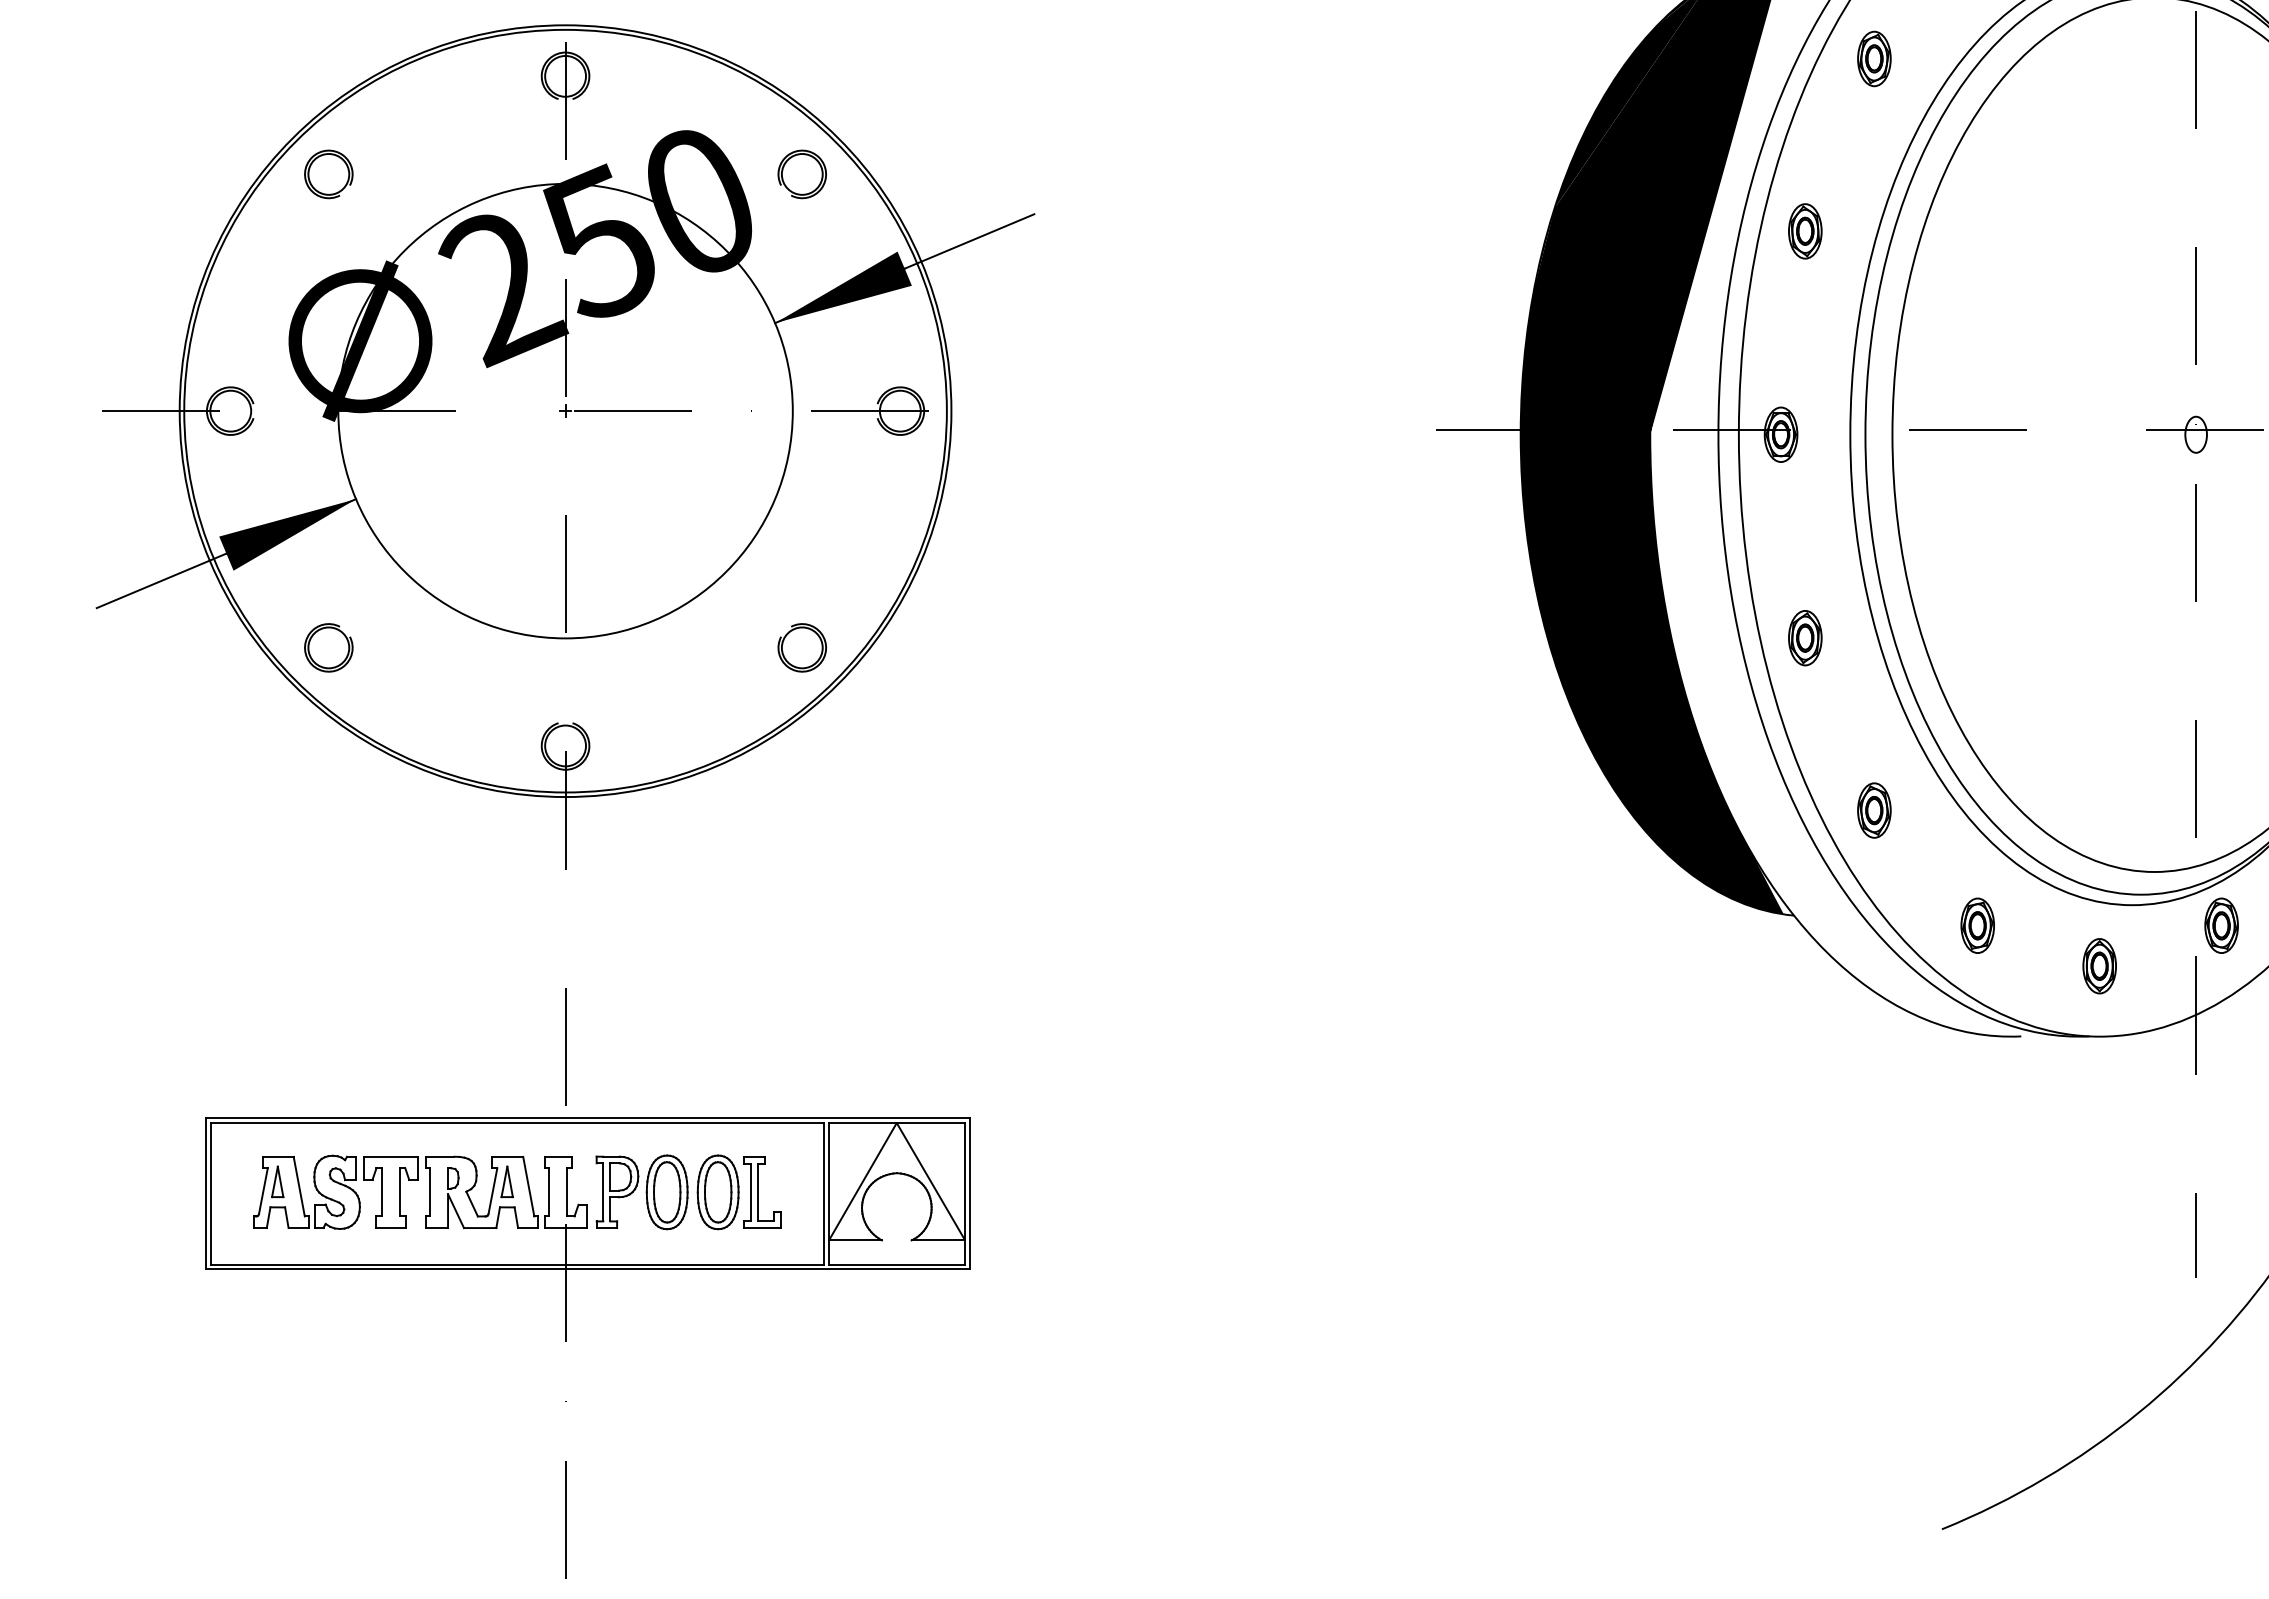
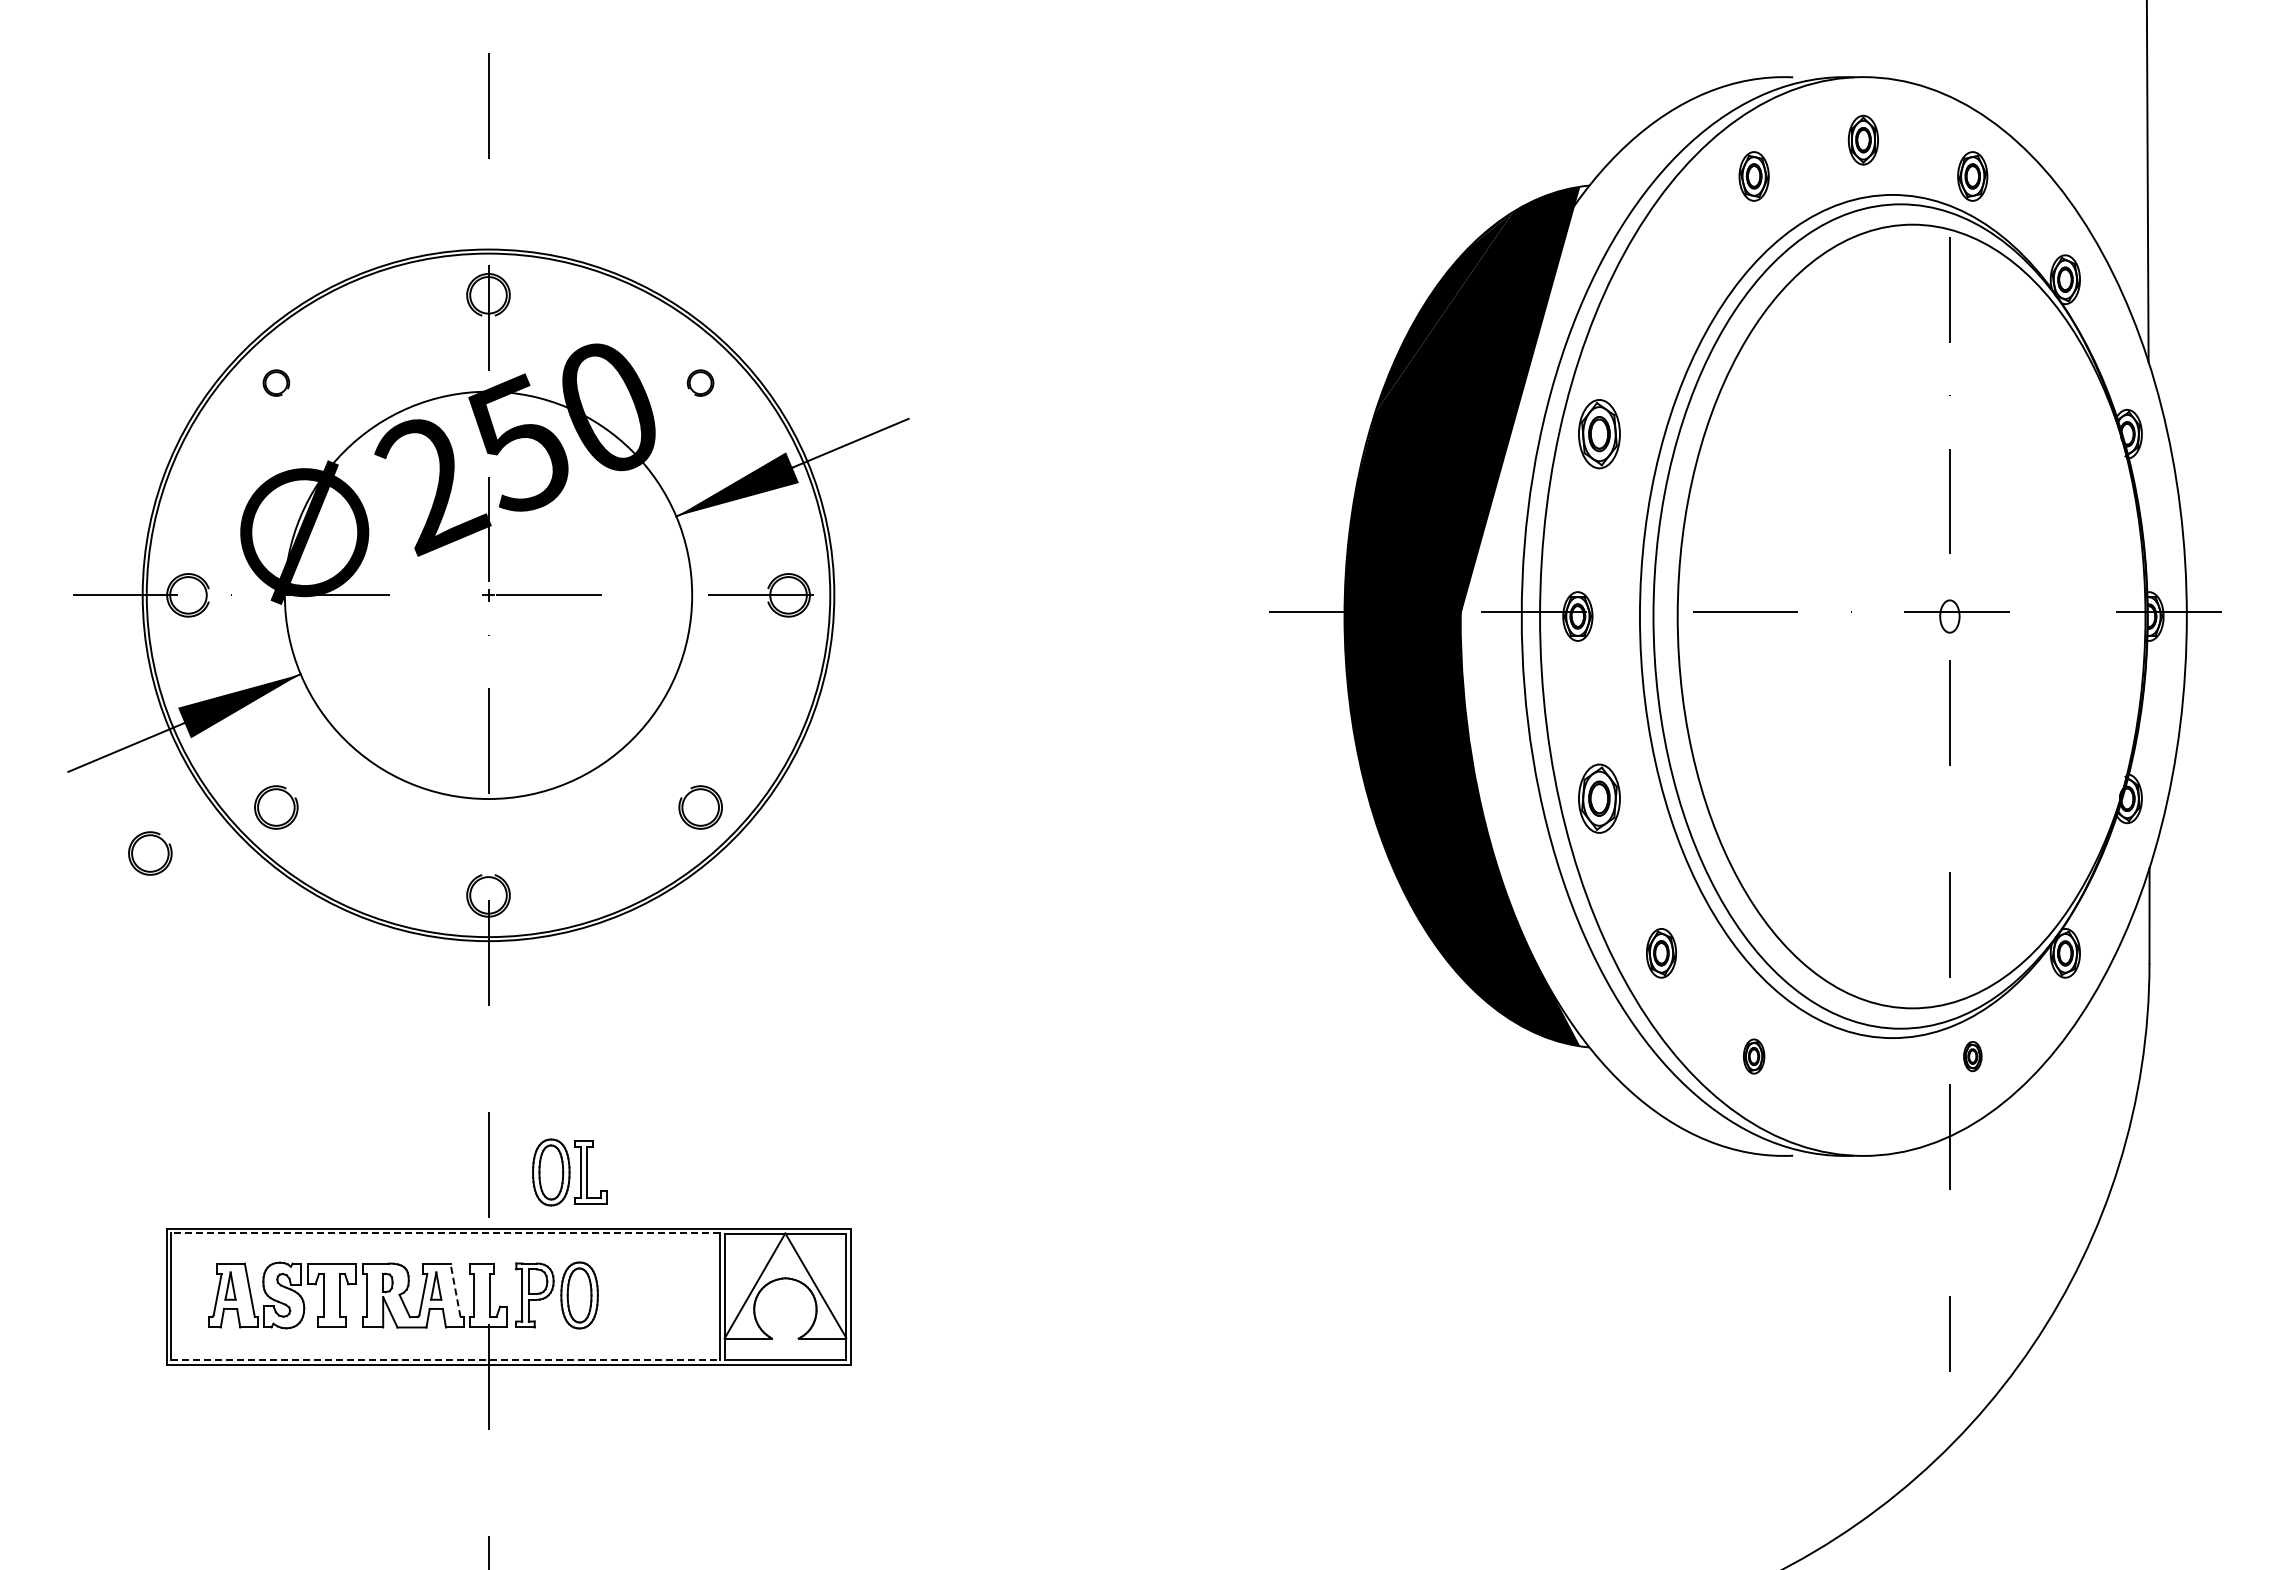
part: (1874, 58) -> (1661, 279), removed
part: (328, 173) -> (276, 382), size x0.6
part: (802, 173) -> (700, 382), size x0.6
part: (1805, 231) -> (1599, 434), size x1.4
part: (1805, 637) -> (1599, 798), size x1.4
part: (188, 699) -> (150, 853), added
part: (1977, 925) -> (1753, 1056), size x0.7
part: (2221, 925) -> (1972, 1056), size x0.6
part: (2098, 965) -> (1862, 1092), removed
line: (517, 1123) -> (445, 1233), solid -> dashed
line: (528, 1185) -> (455, 1289), solid -> dashed
part: (738, 1192) -> (569, 1172), moved
line: (517, 1264) -> (445, 1360), solid -> dashed

